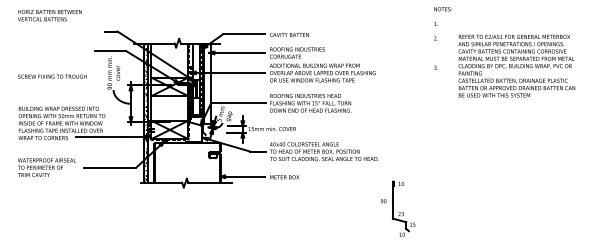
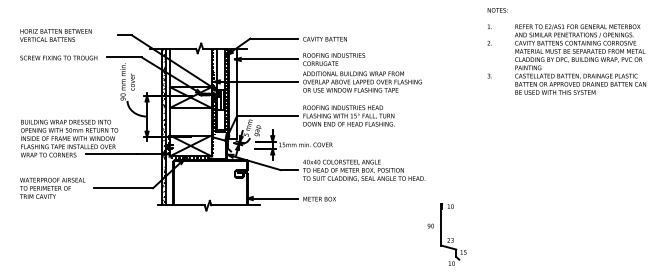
text: (49, 15) -> (55, 35), moved
text: (516, 65) -> (580, 58), moved
text: (52, 76) -> (58, 57), moved

